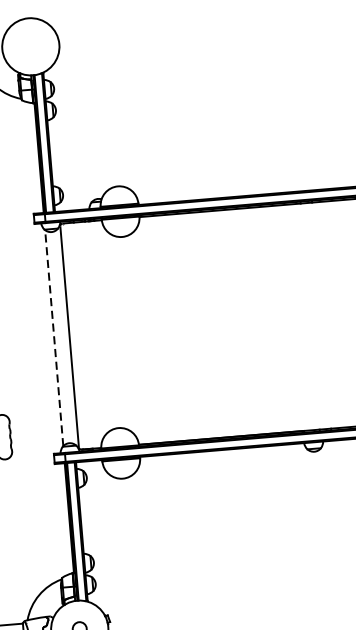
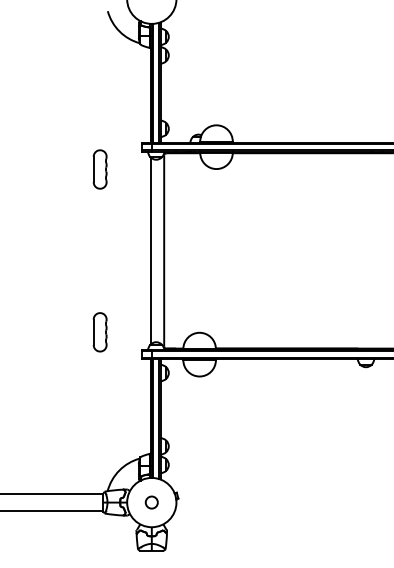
line: (53, 337) -> (150, 250), dashed -> solid

